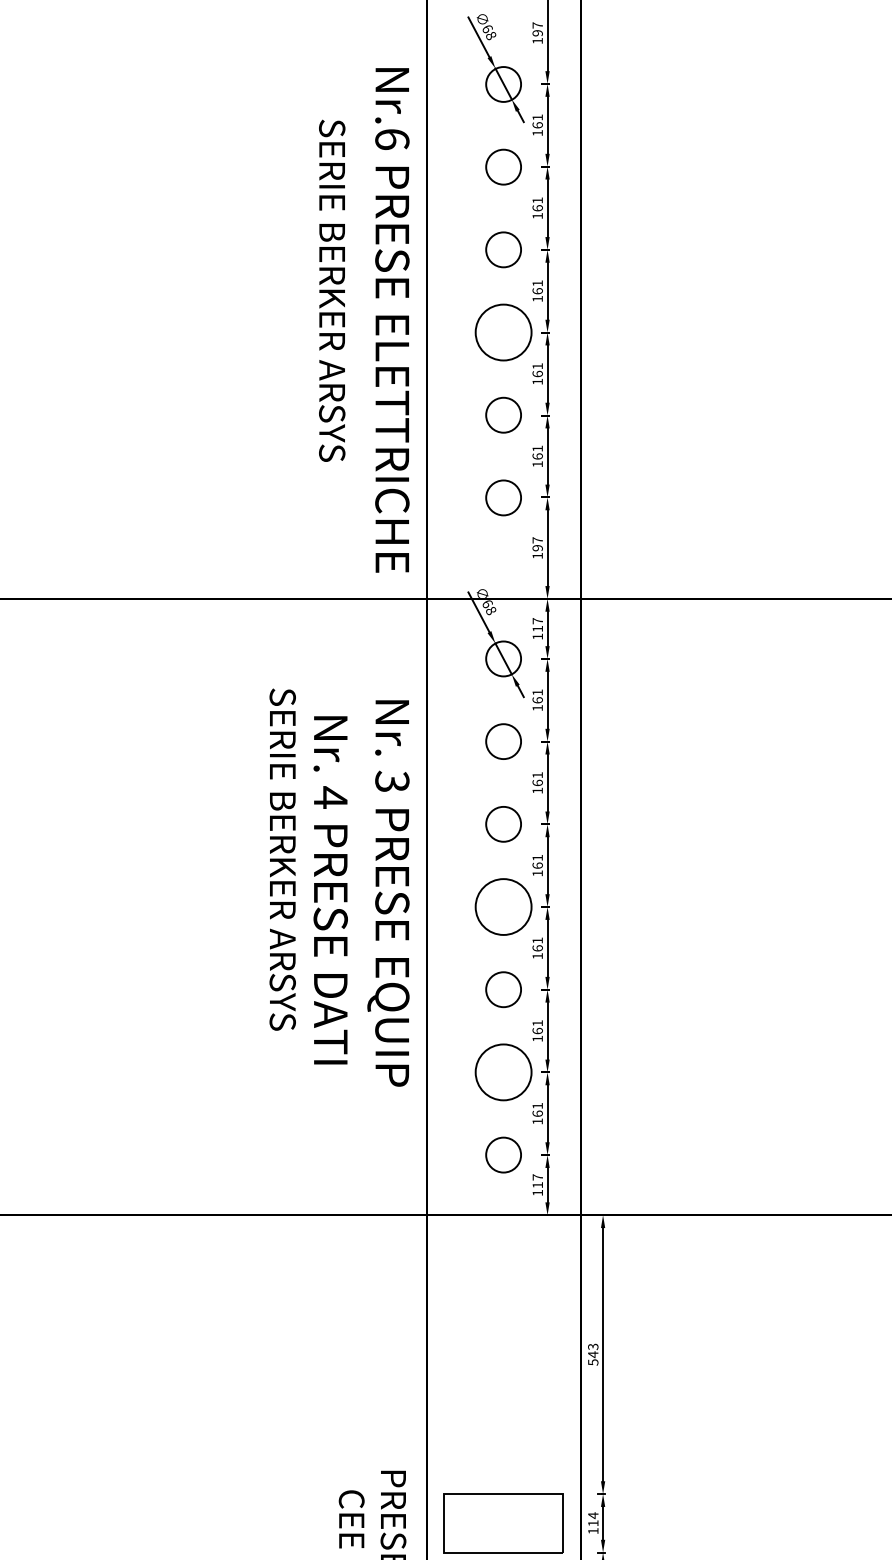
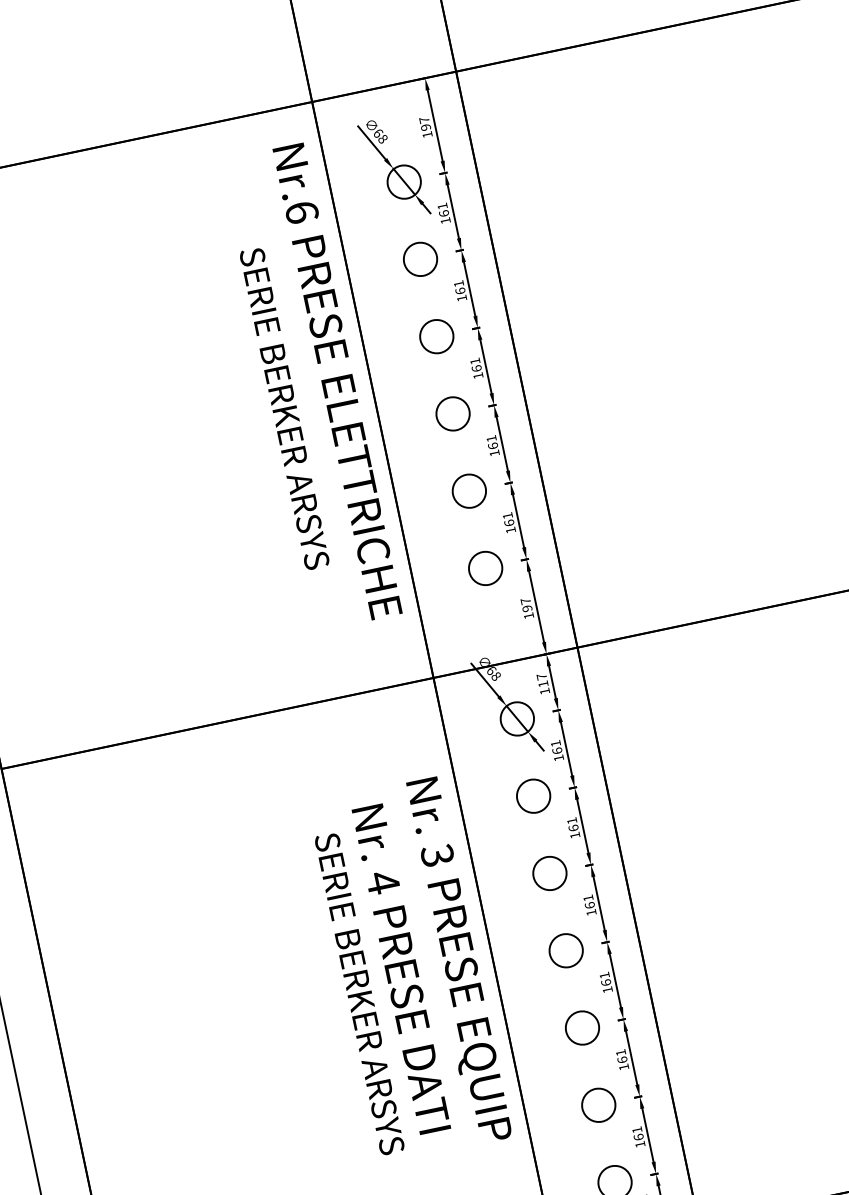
text: (392, 320) -> (337, 381), moved
circle: (503, 332) -> (452, 413), size x0.62
text: (282, 859) -> (359, 993), moved
circle: (503, 906) -> (565, 950), size x0.62
circle: (503, 1071) -> (598, 1104), size x0.62

